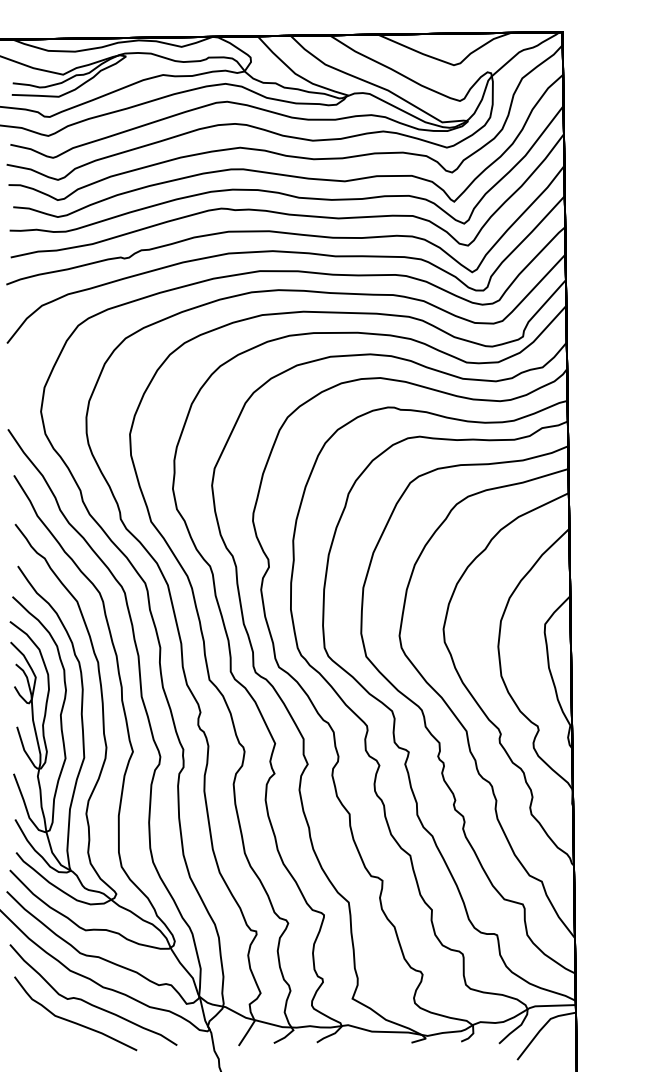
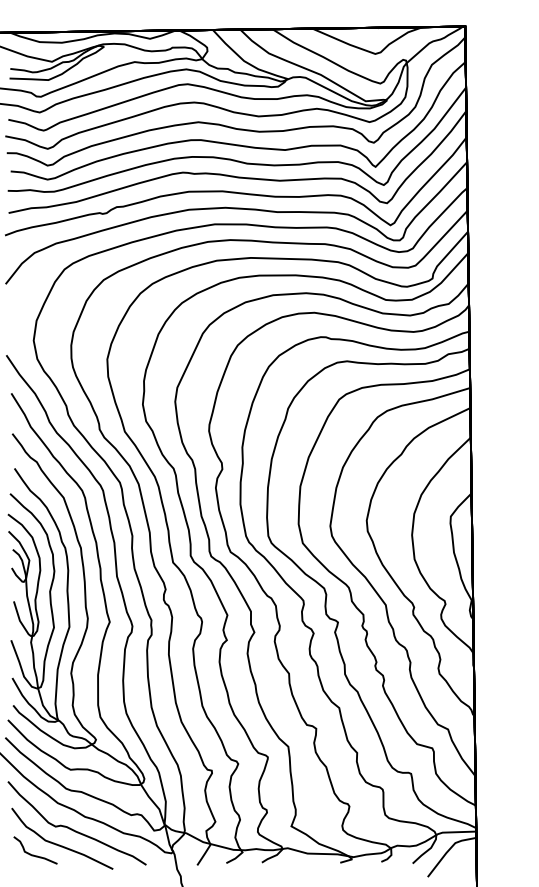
curve: (39, 1032) -> (32, 854), added

